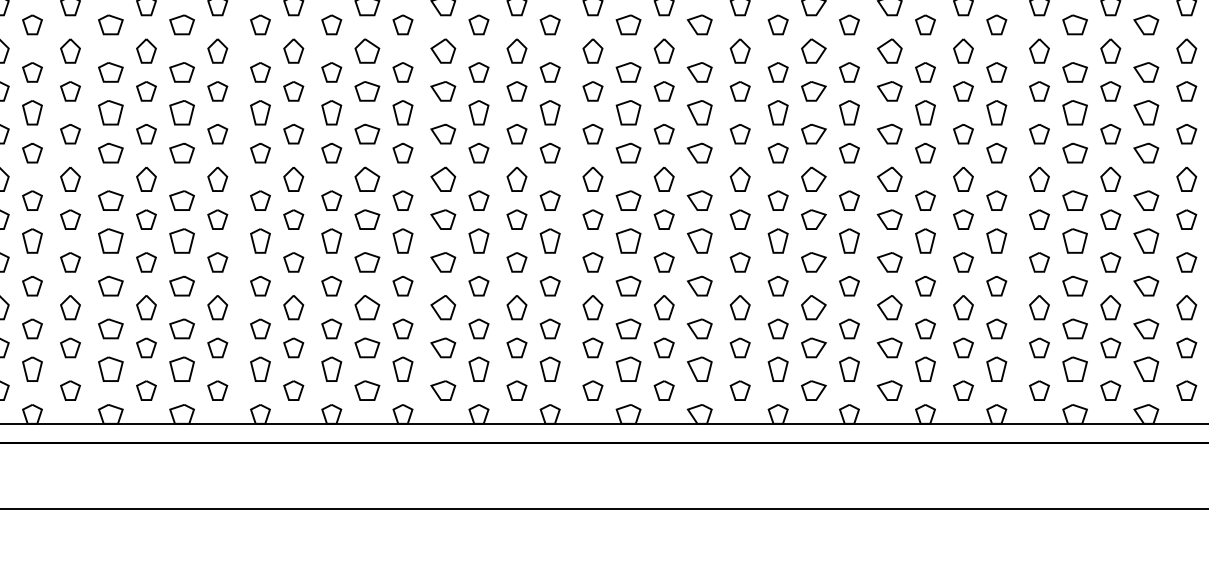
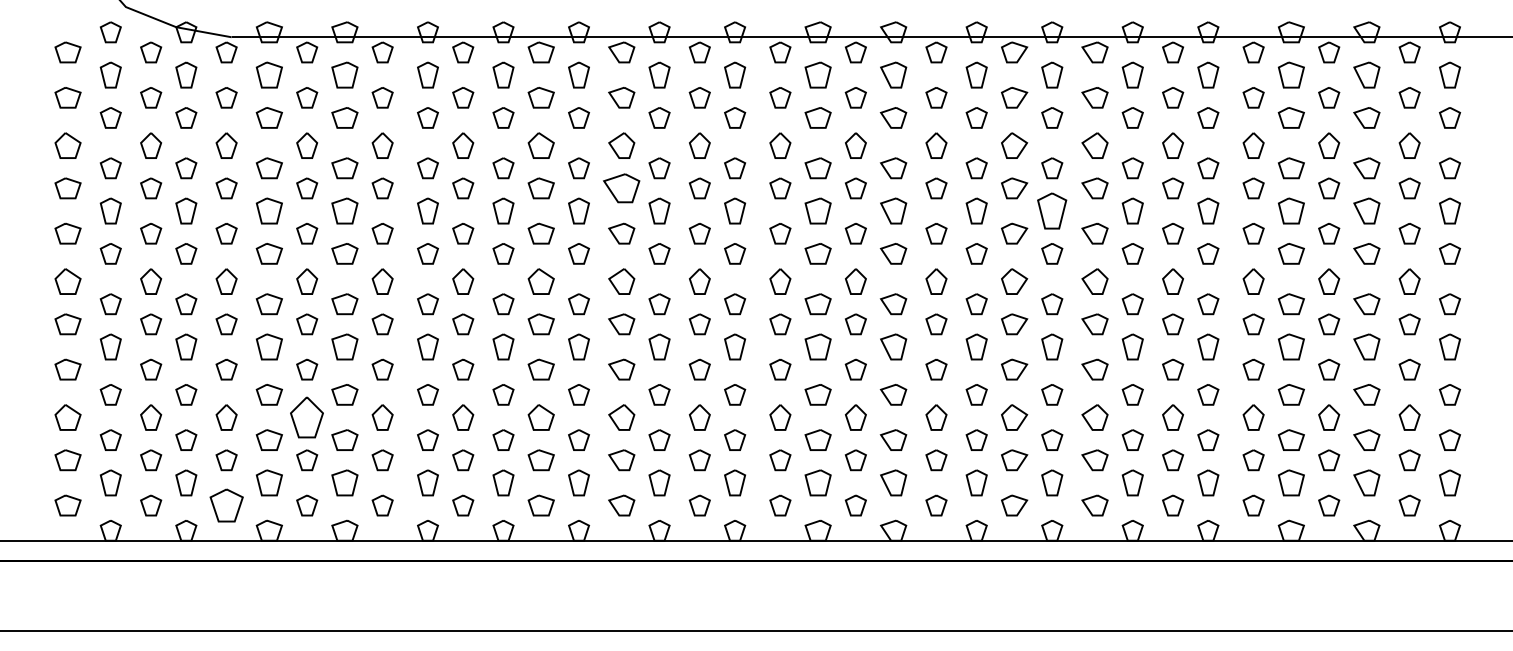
part: (443, 91) -> (621, 188), size x1.4
part: (849, 112) -> (1052, 210), size x1.4
part: (146, 307) -> (307, 417), size x1.6
part: (70, 390) -> (226, 505), size x1.6

